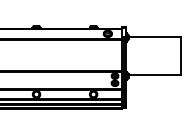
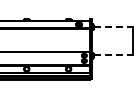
line: (156, 36) -> (114, 26), solid -> dashed
line: (156, 74) -> (114, 54), solid -> dashed

